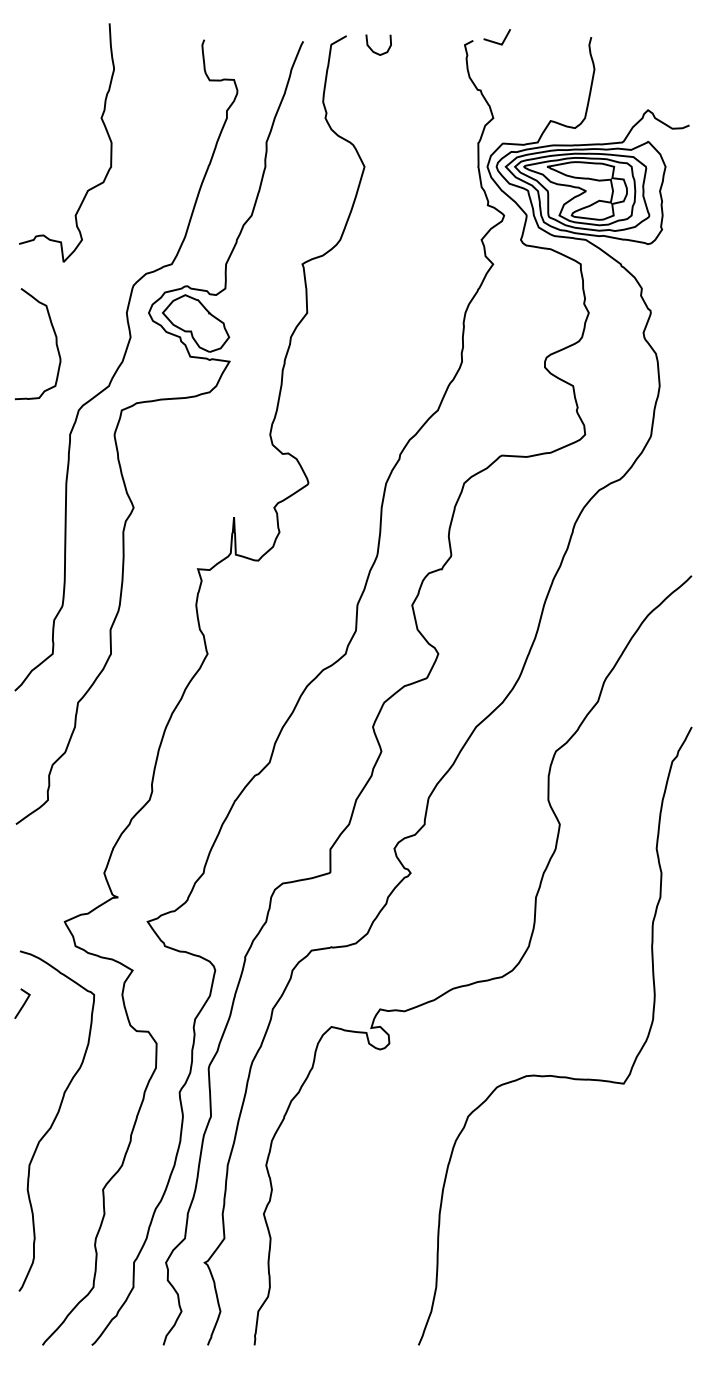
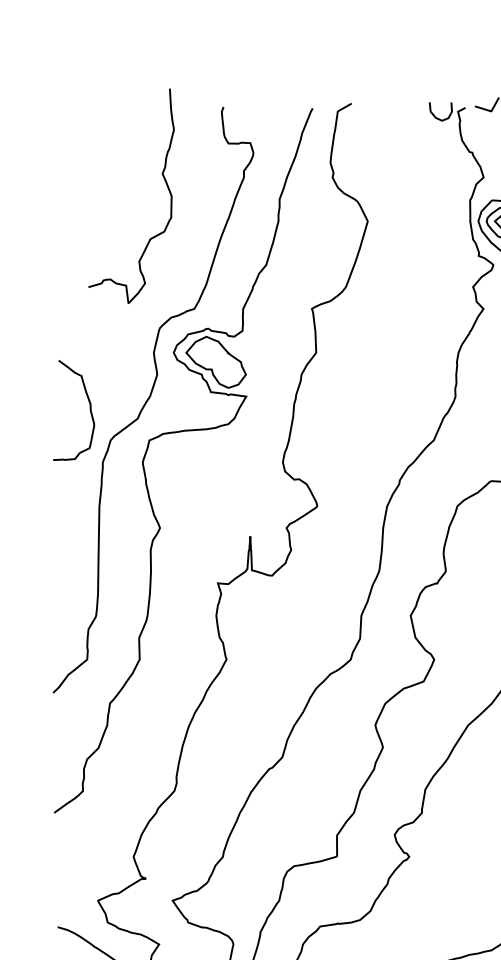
curve: (375, 51) -> (437, 117), moved
curve: (102, 123) -> (163, 178), moved
curve: (55, 344) -> (89, 410), moved

